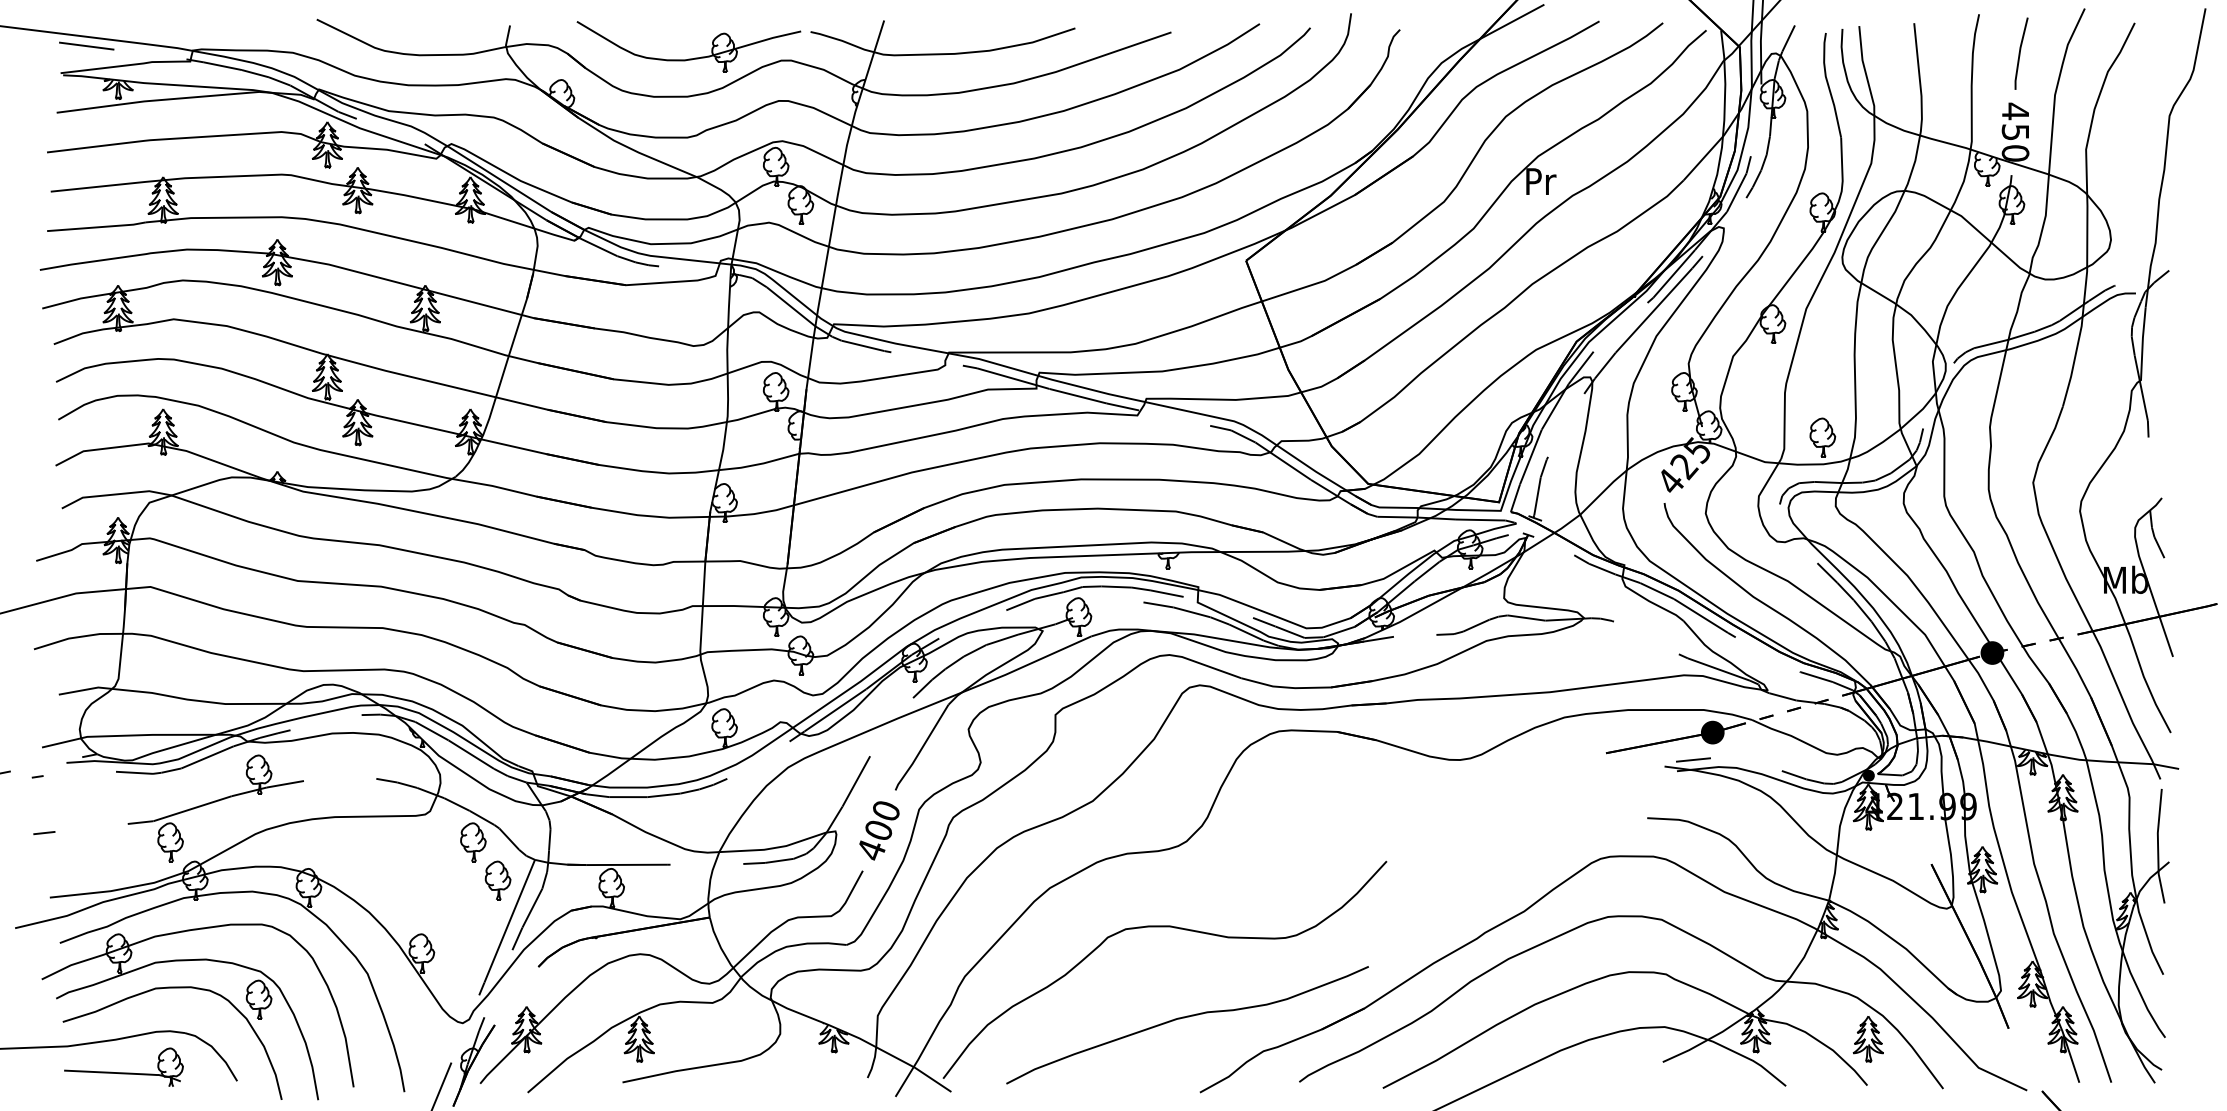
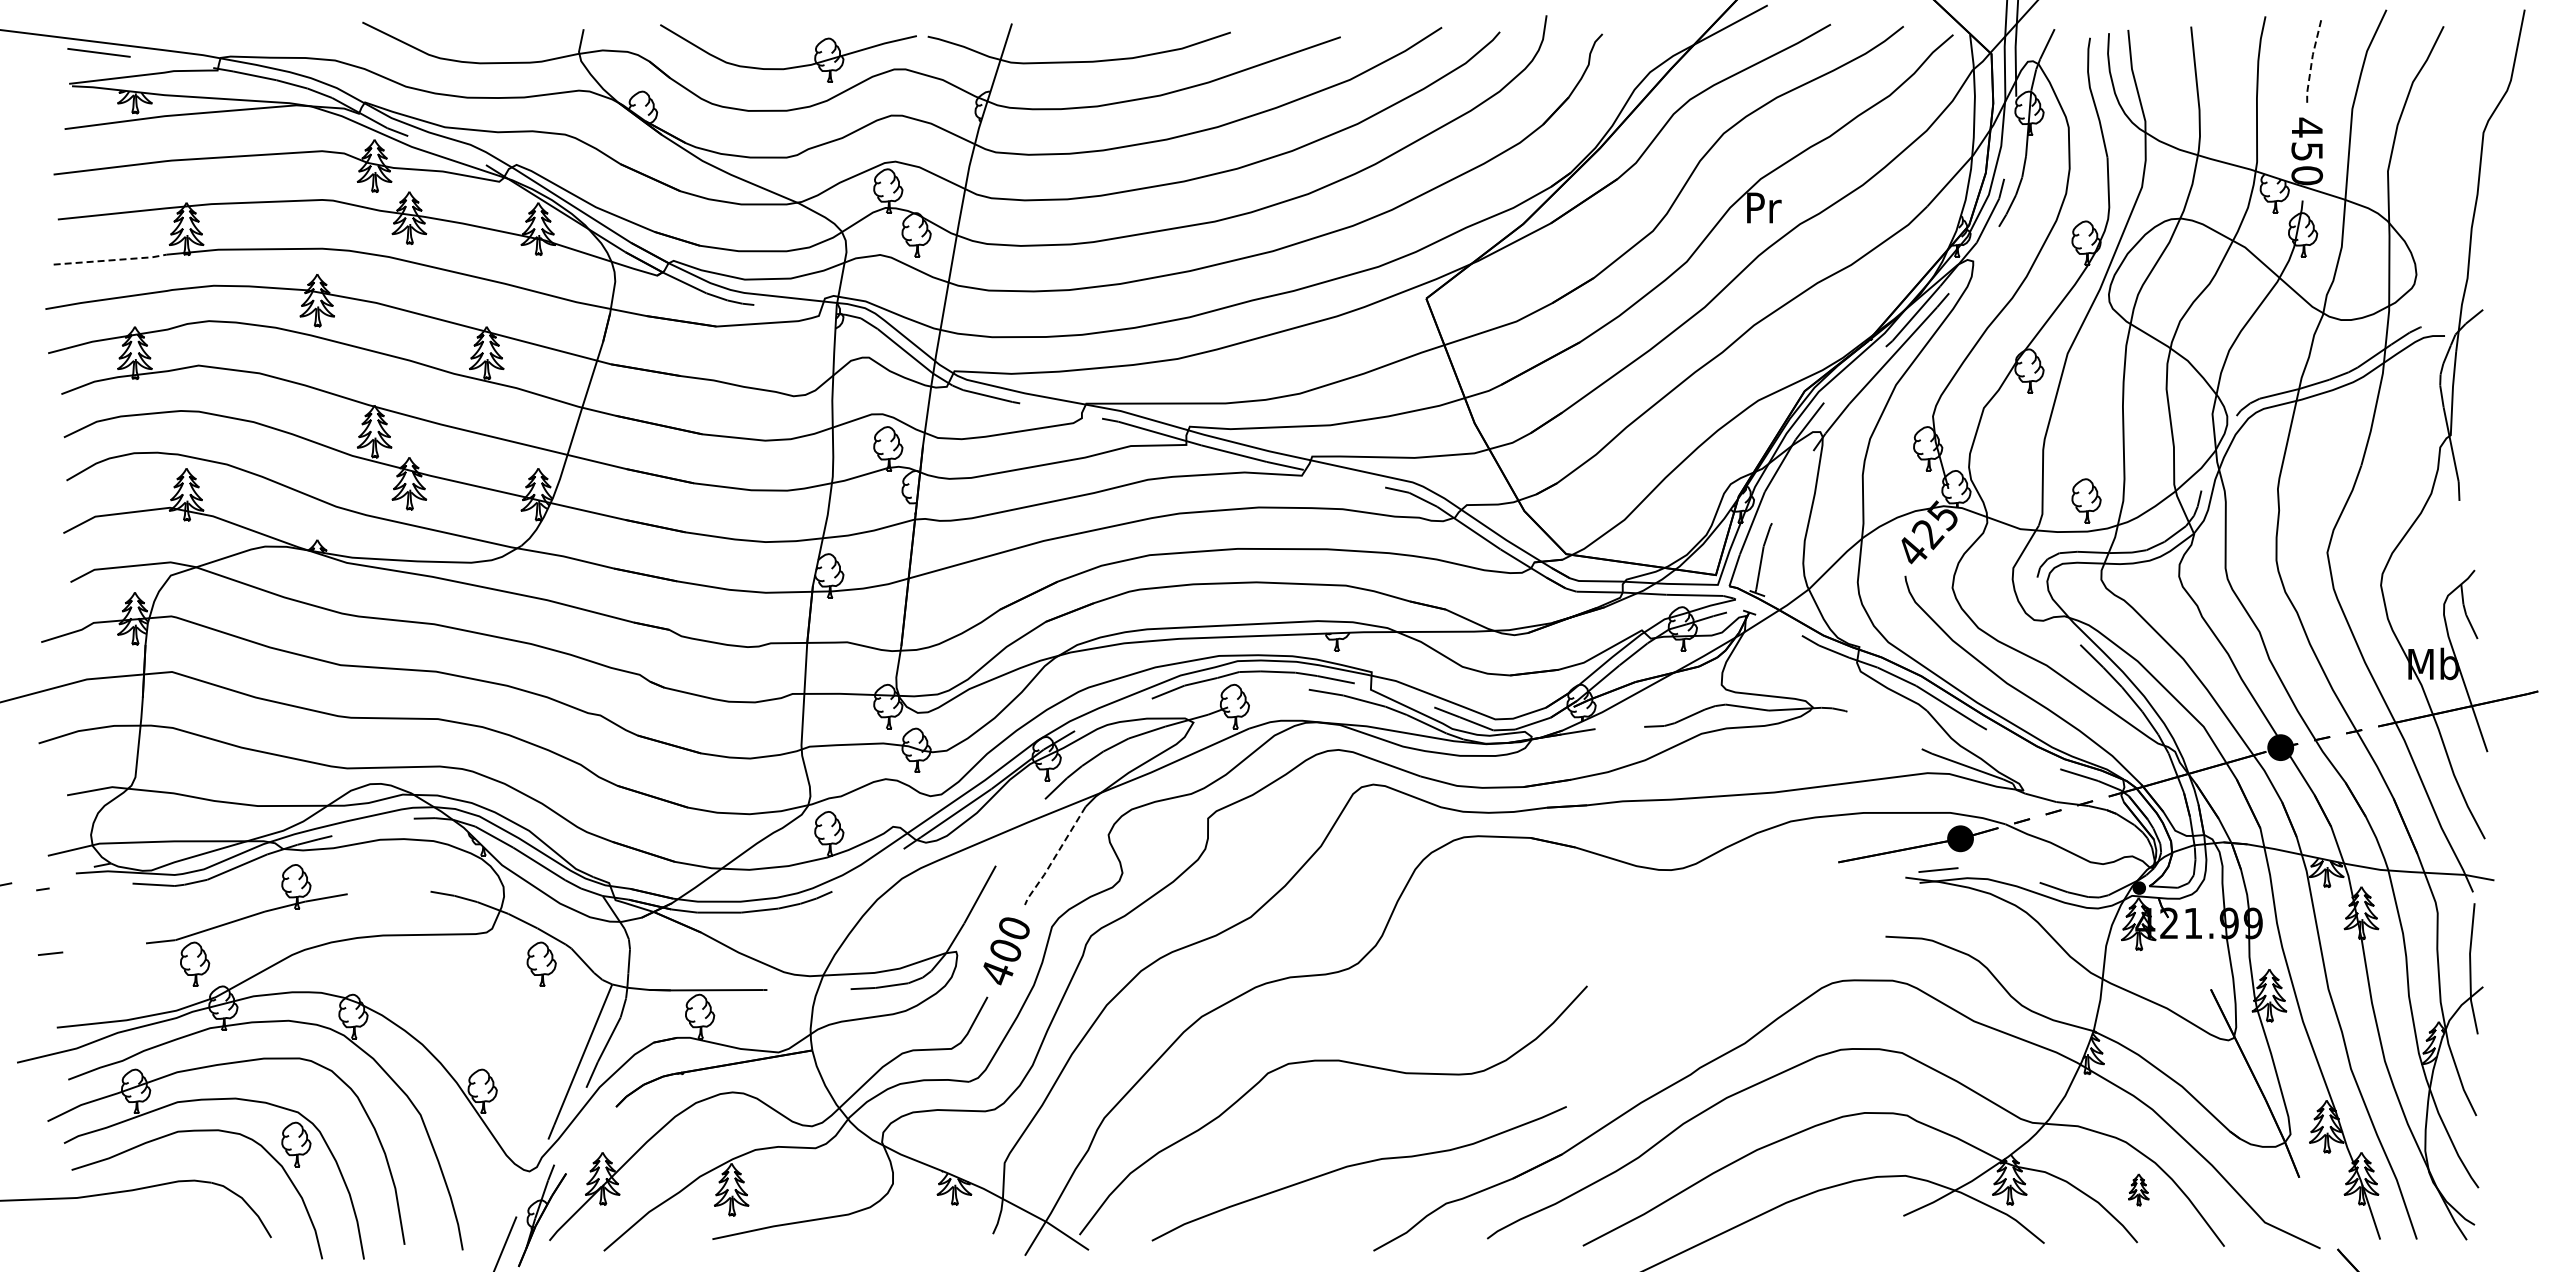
line: (2019, 53) -> (2311, 61), solid -> dashed
line: (97, 227) -> (111, 260), solid -> dashed
line: (921, 748) -> (1054, 857), solid -> dashed
part: (497, 880) -> (569, 1007), removed
part: (1868, 1038) -> (2138, 1189), size x0.6
part: (122, 1072) -> (140, 1227), removed

